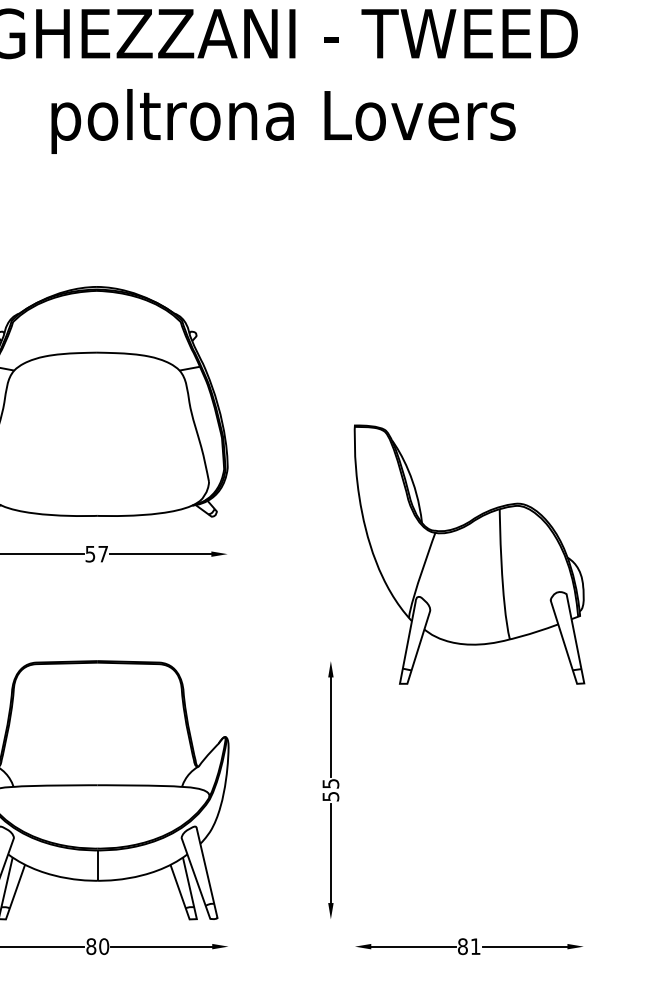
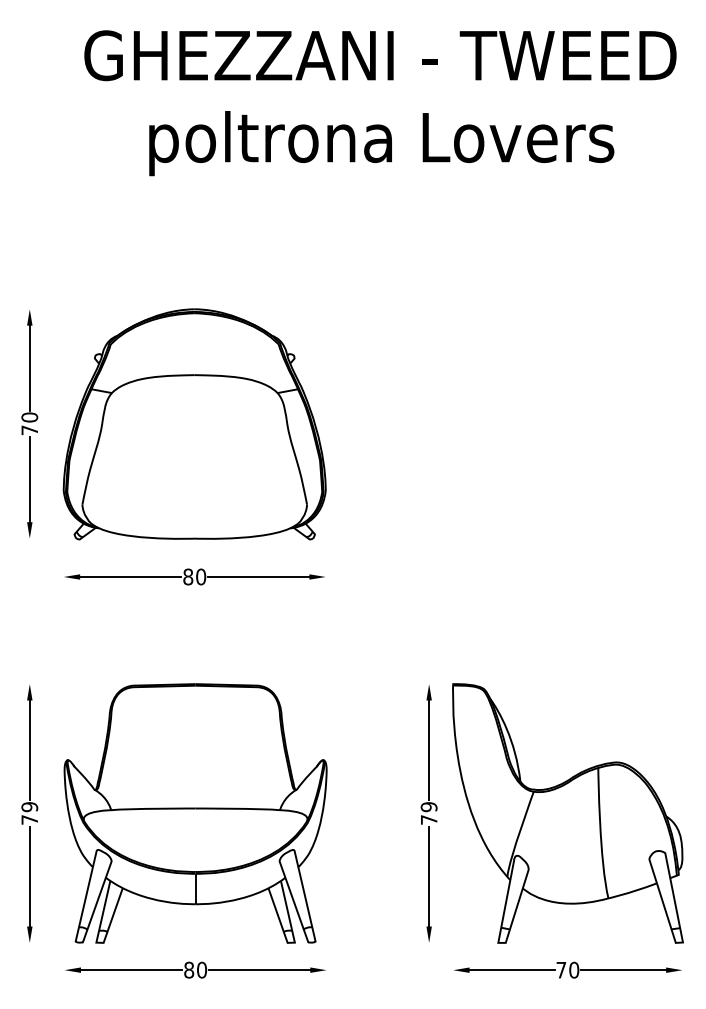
text: (96, 553) -> (194, 576), 57 -> 80
part: (468, 554) -> (567, 813), moved
text: (330, 790) -> (428, 813), 55 -> 79
text: (468, 945) -> (567, 969), 81 -> 70

